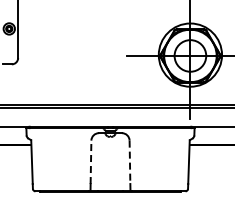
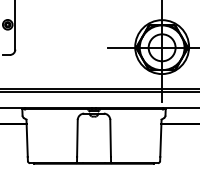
line: (91, 162) -> (77, 138), dashed -> solid
line: (129, 162) -> (110, 138), dashed -> solid

